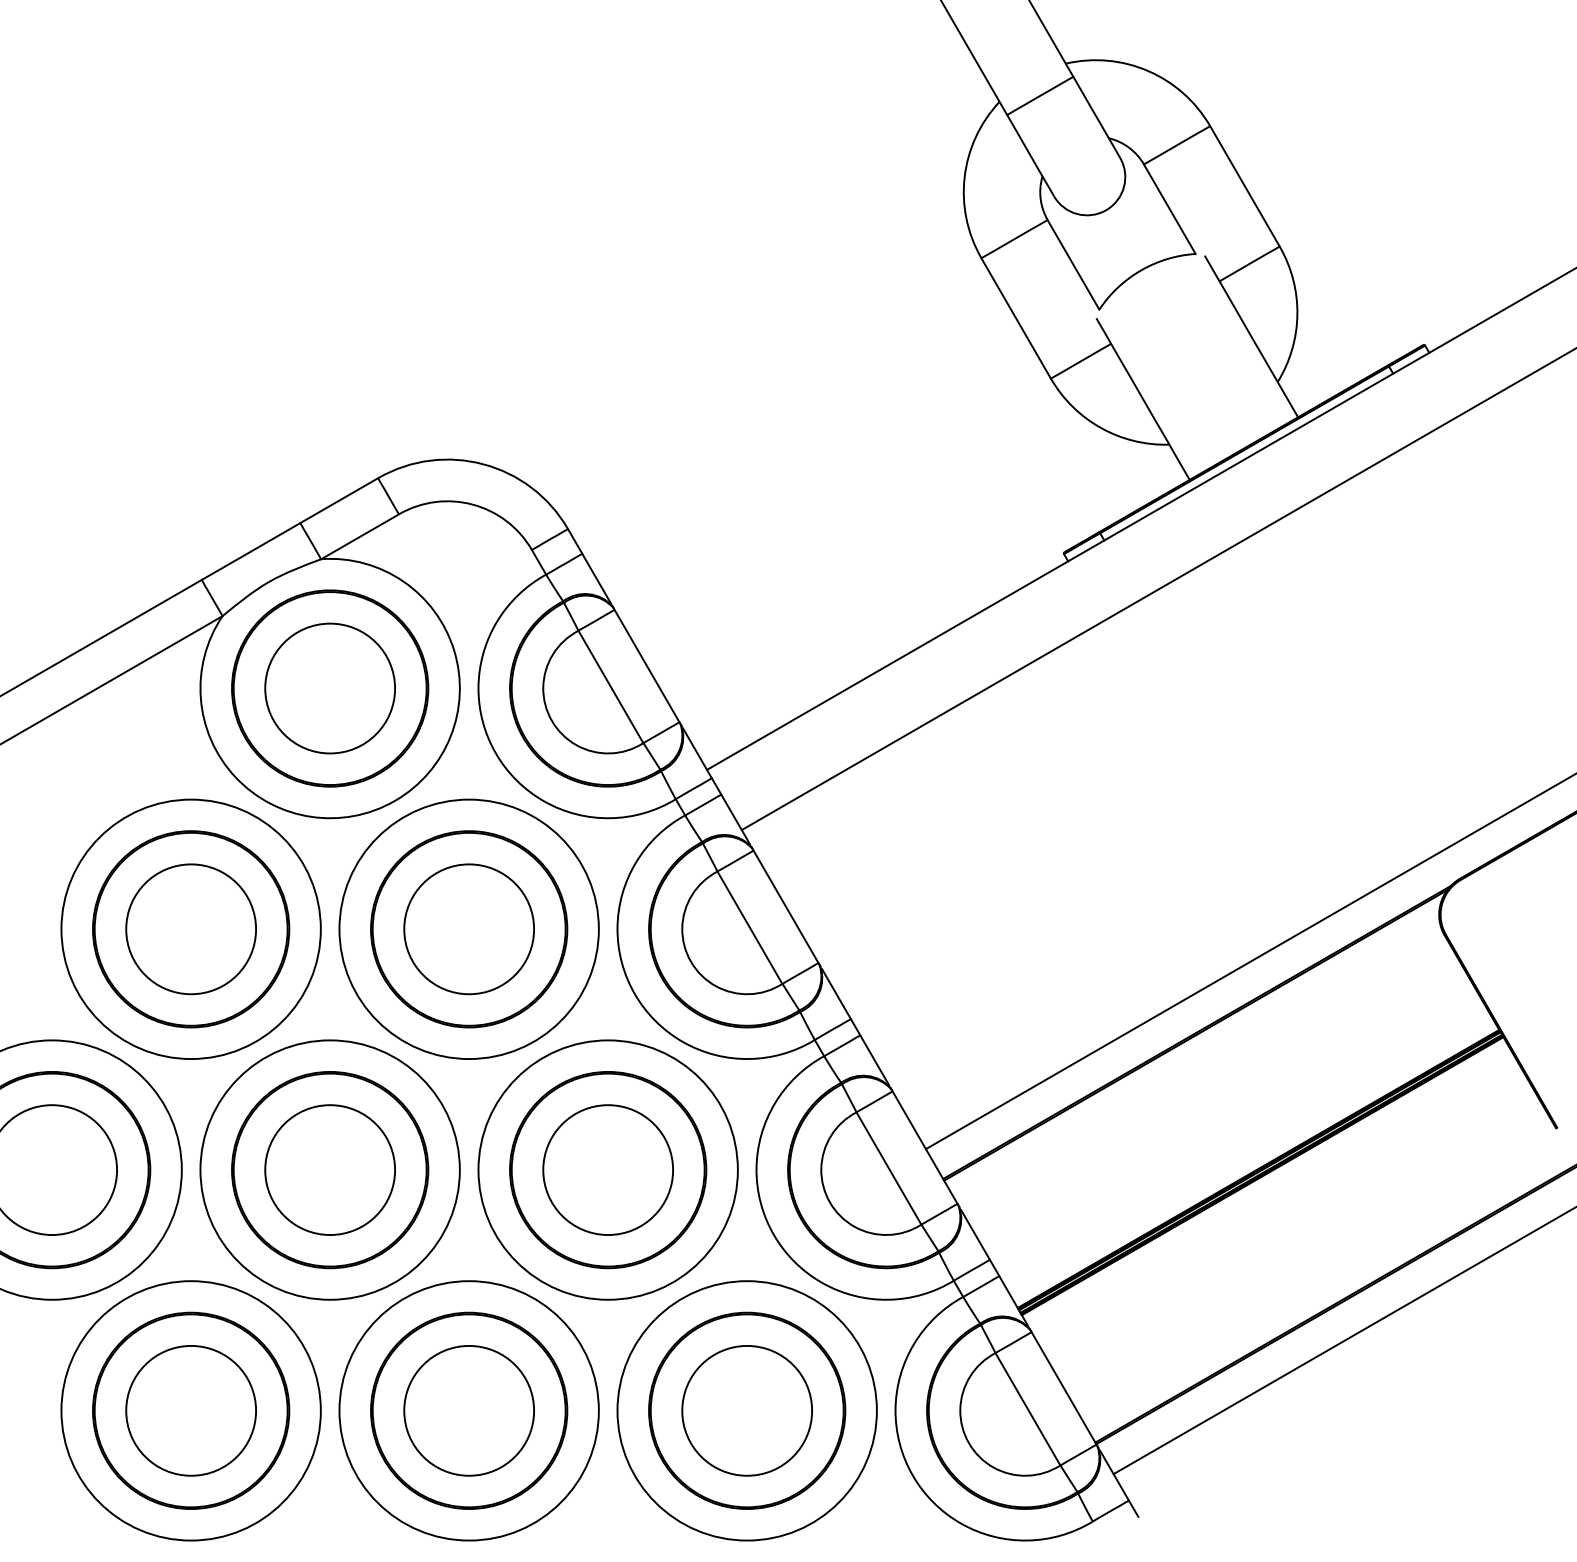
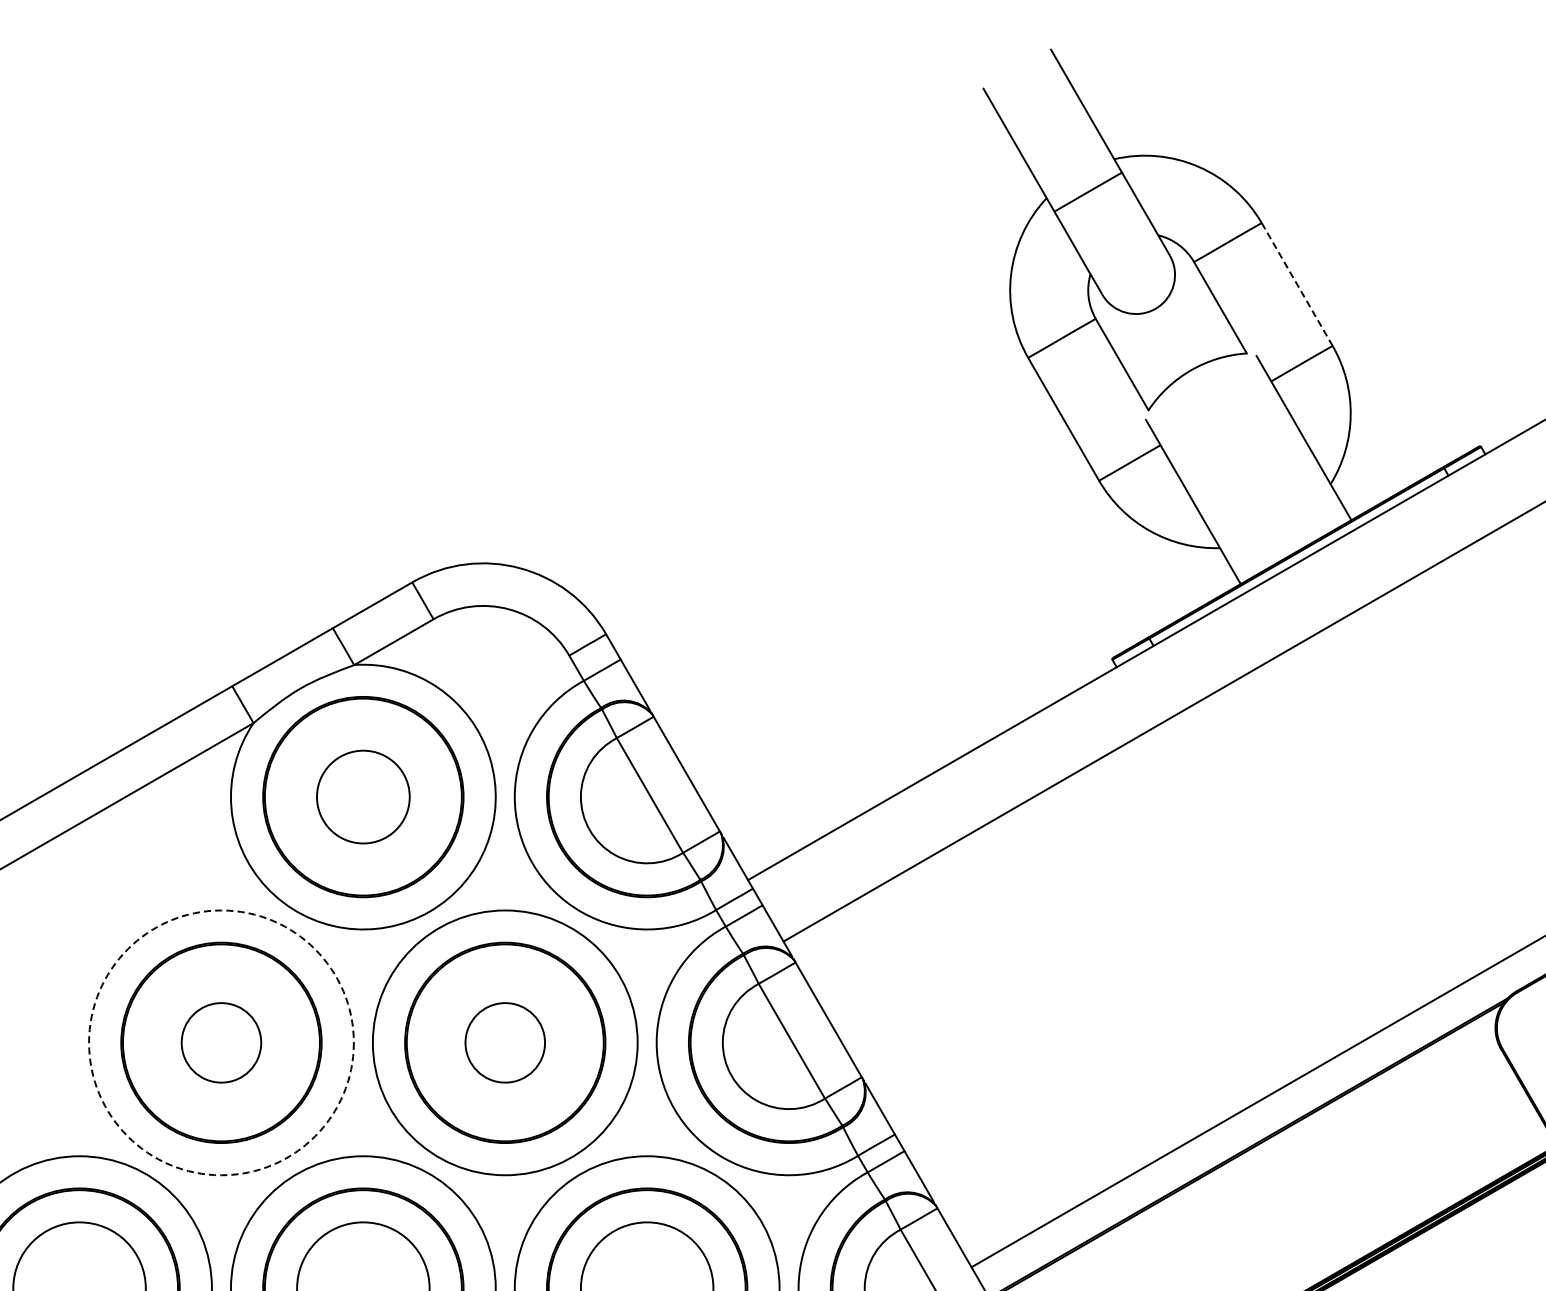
line: (1245, 186) -> (1297, 284), solid -> dashed
circle: (330, 688) -> (363, 797), size x0.7
circle: (190, 929) -> (220, 1043), solid -> dashed
circle: (191, 929) -> (221, 1043), size x0.6
circle: (469, 929) -> (505, 1043), size x0.6

